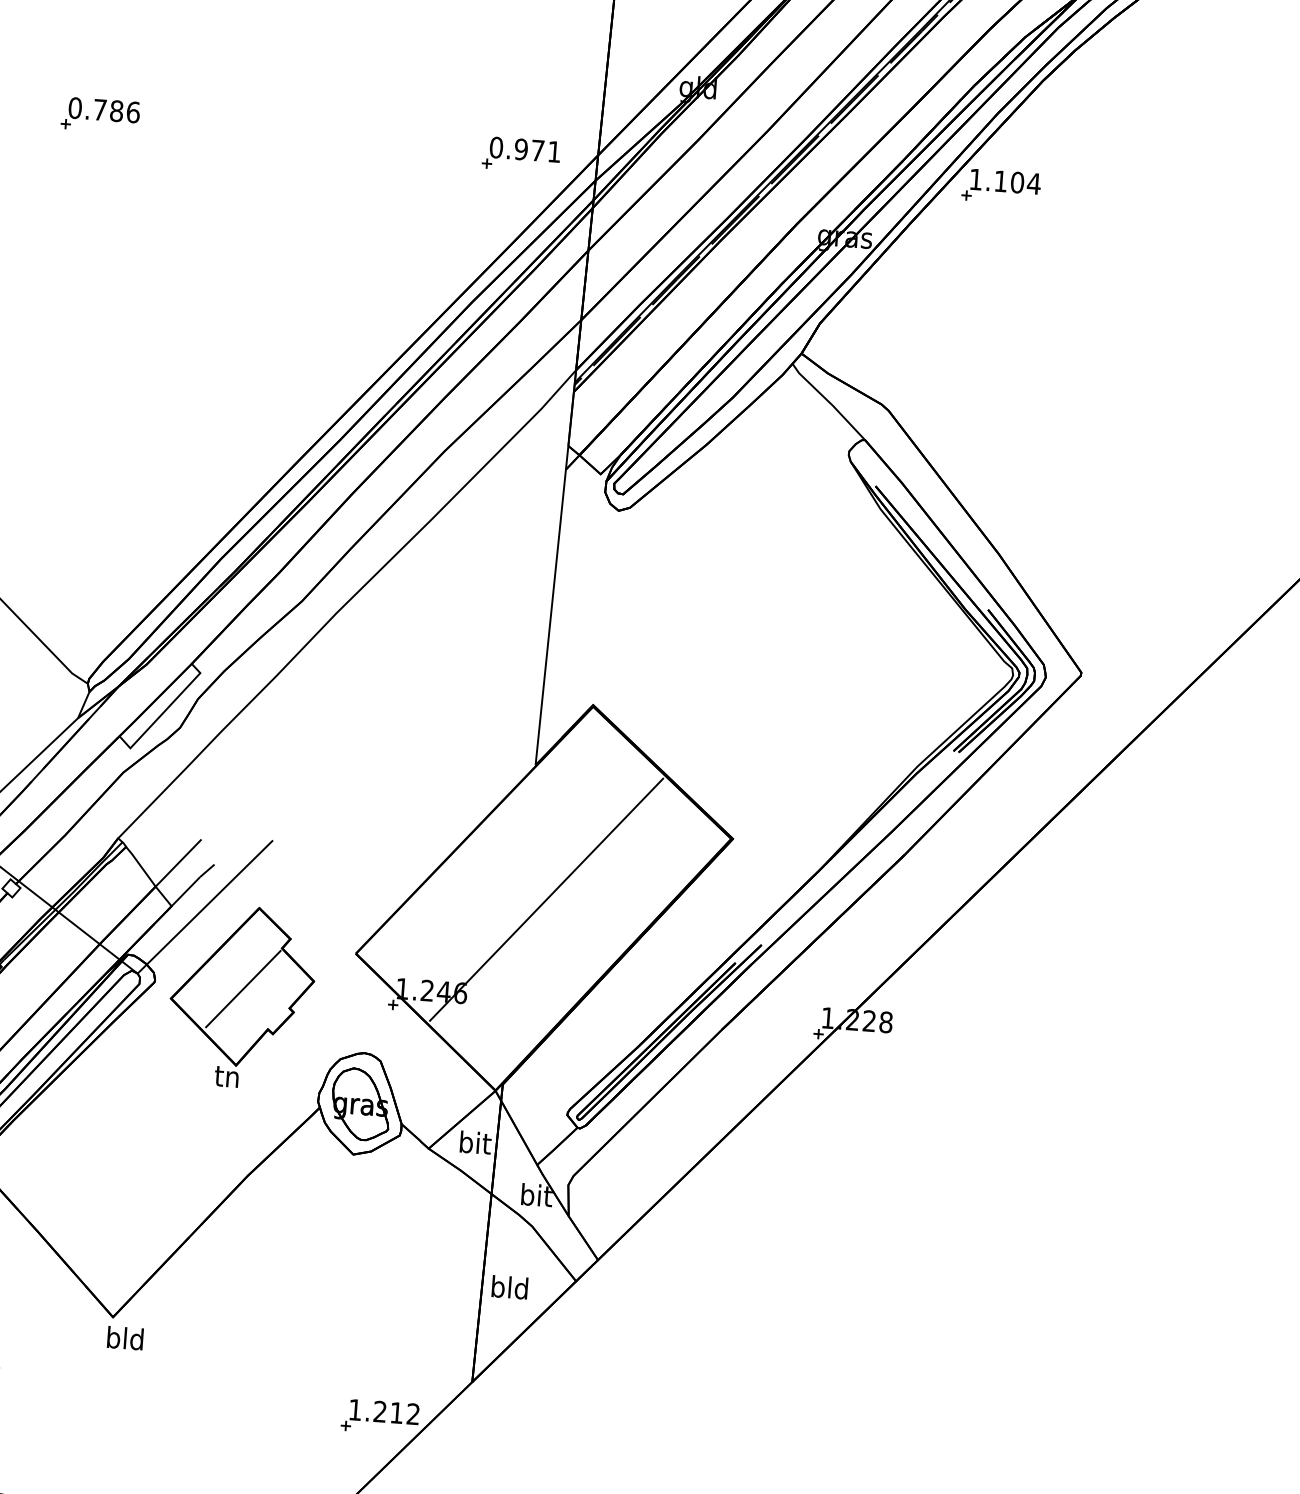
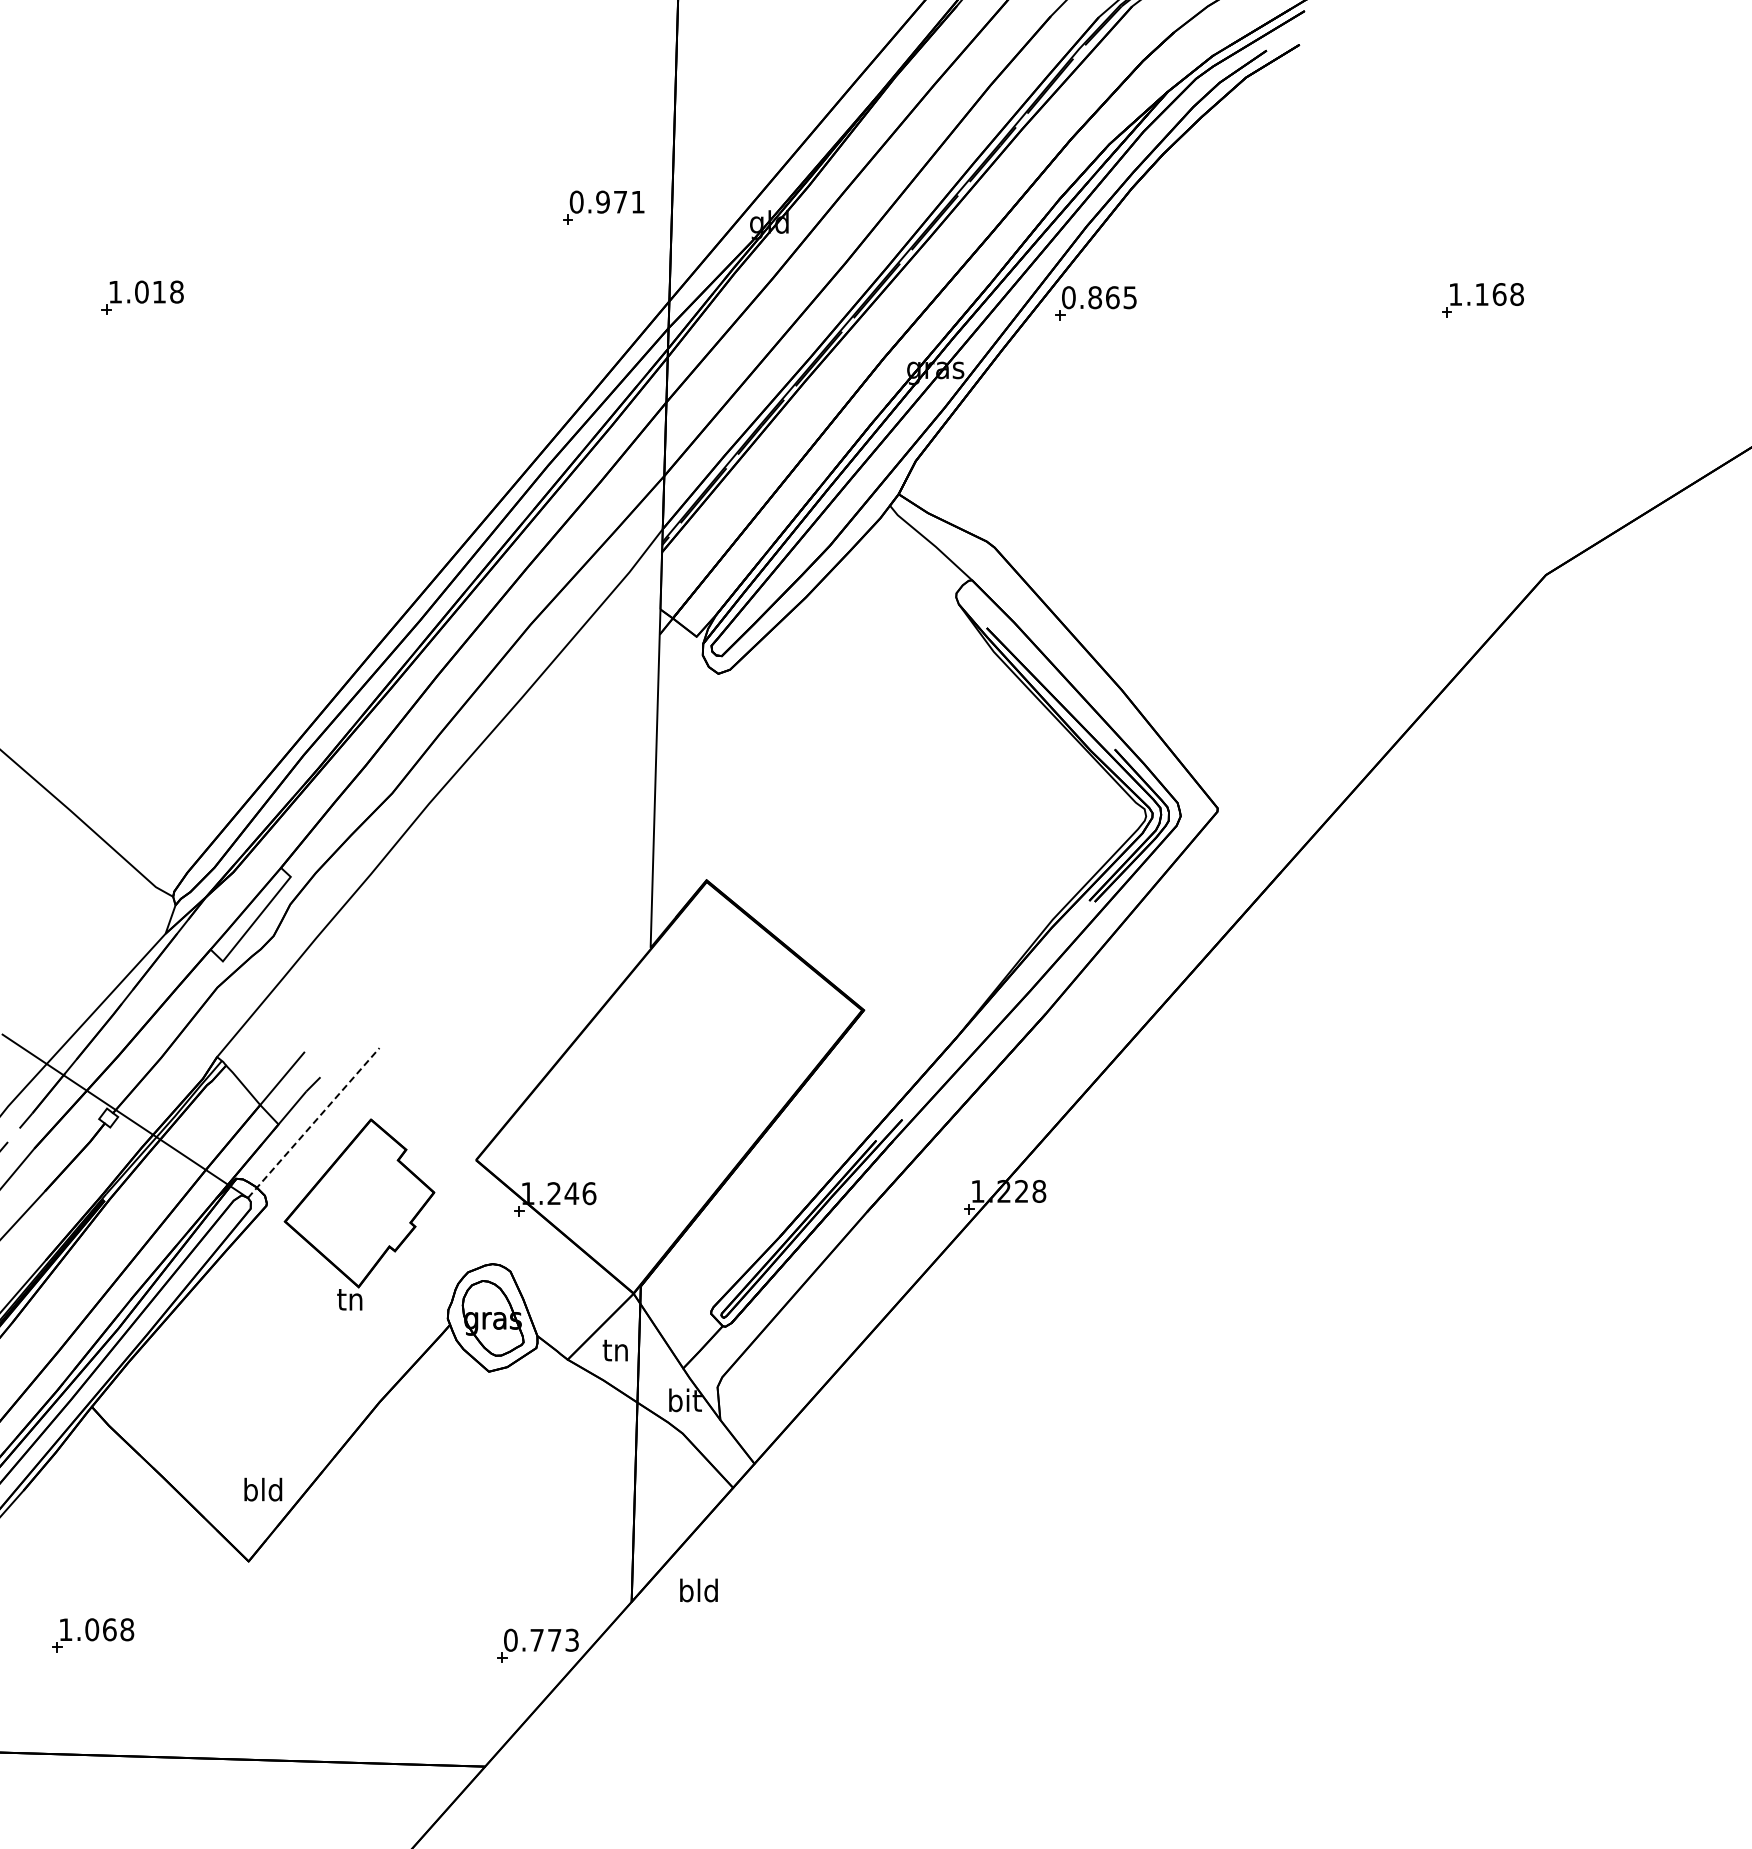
text: (103, 109) -> (145, 291), 0.786 -> 1.018
part: (521, 154) -> (603, 207), moved
text: (1005, 181) -> (1099, 297), 1.104 -> 0.865
line: (546, 899) -> (672, 1088), removed
line: (204, 907) -> (313, 1123), solid -> dashed
line: (243, 989) -> (360, 1206), removed
text: (475, 1142) -> (616, 1349), bit -> tn
text: (509, 1287) -> (698, 1590), moved
text: (125, 1338) -> (263, 1489), moved
text: (384, 1411) -> (541, 1639), 1.212 -> 0.773

